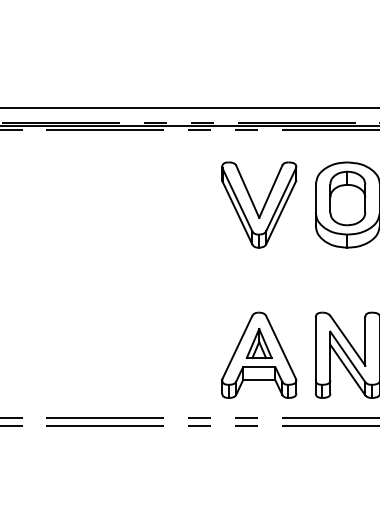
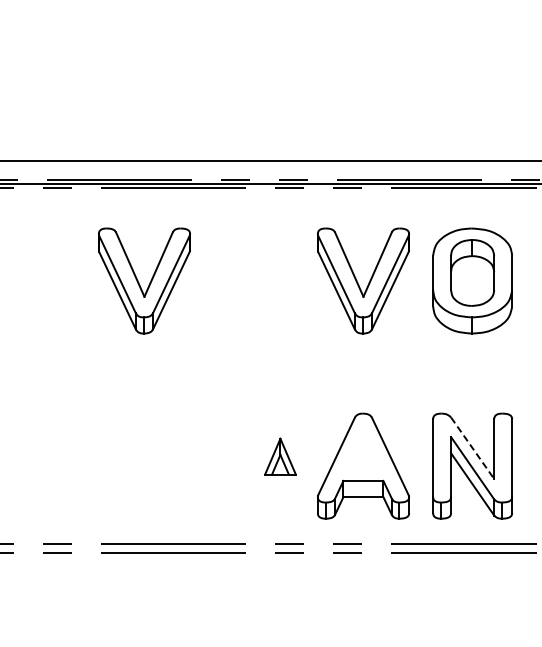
part: (81, 204) -> (144, 280), added
line: (347, 340) -> (472, 448), solid -> dashed
part: (259, 343) -> (280, 456), moved

